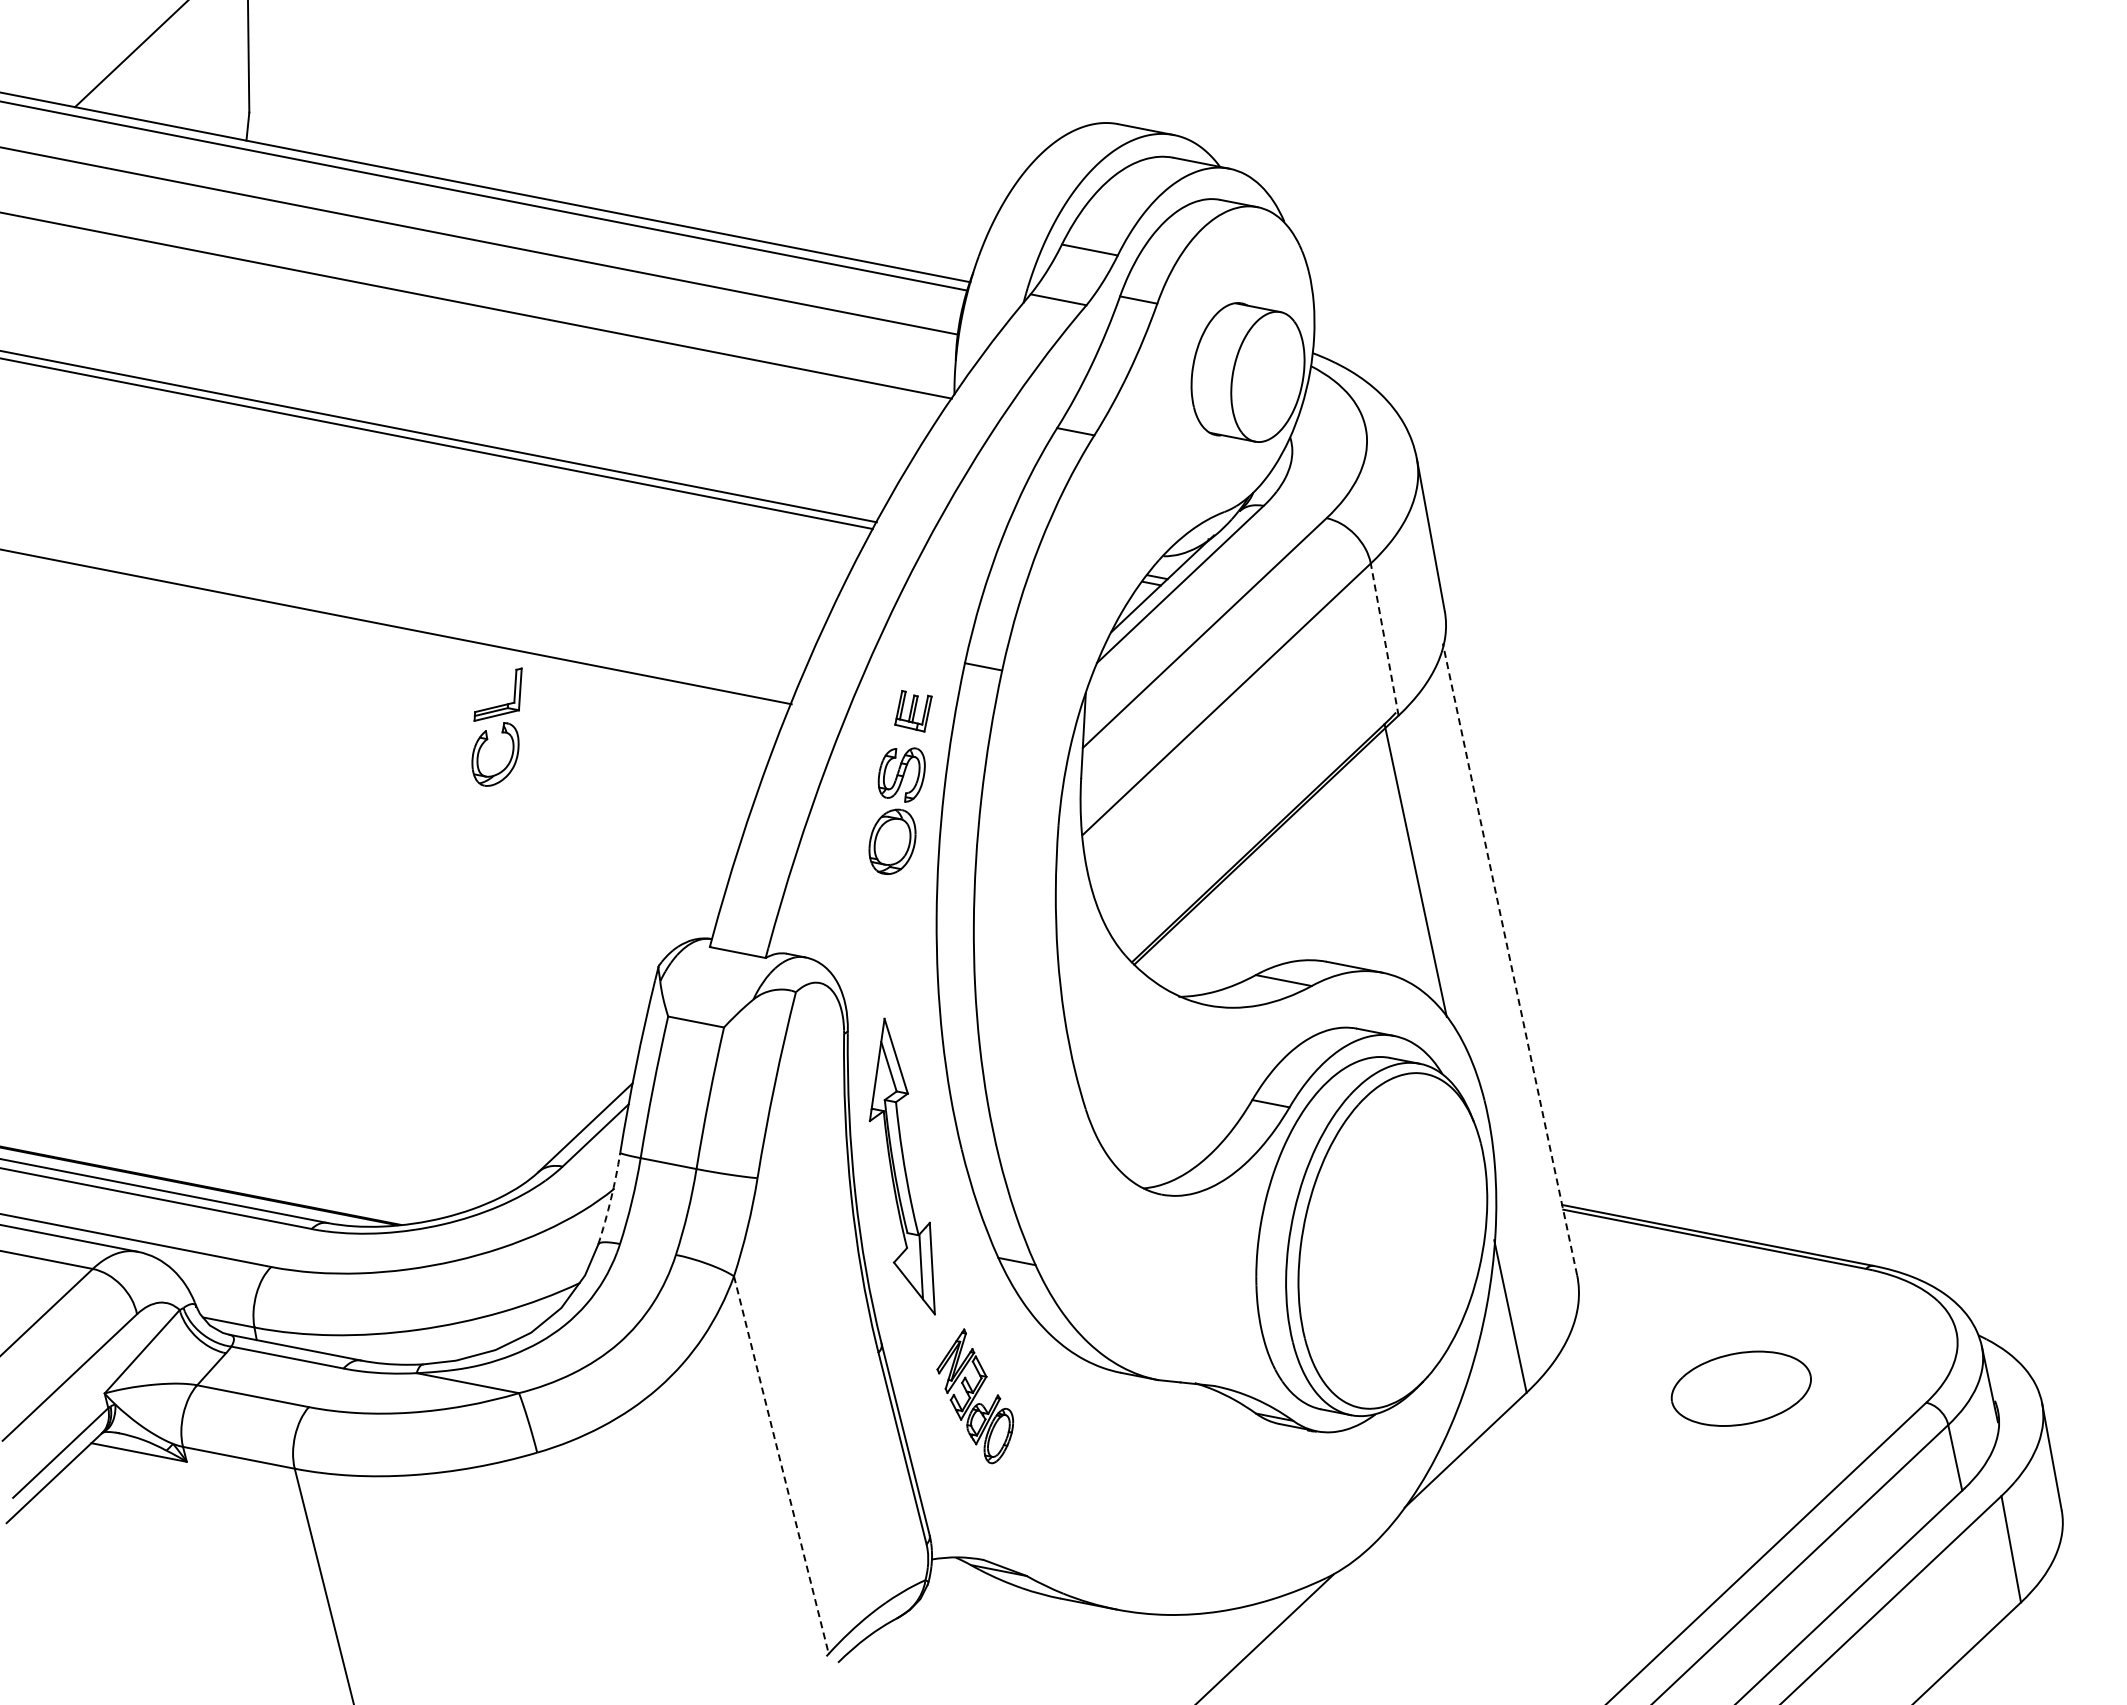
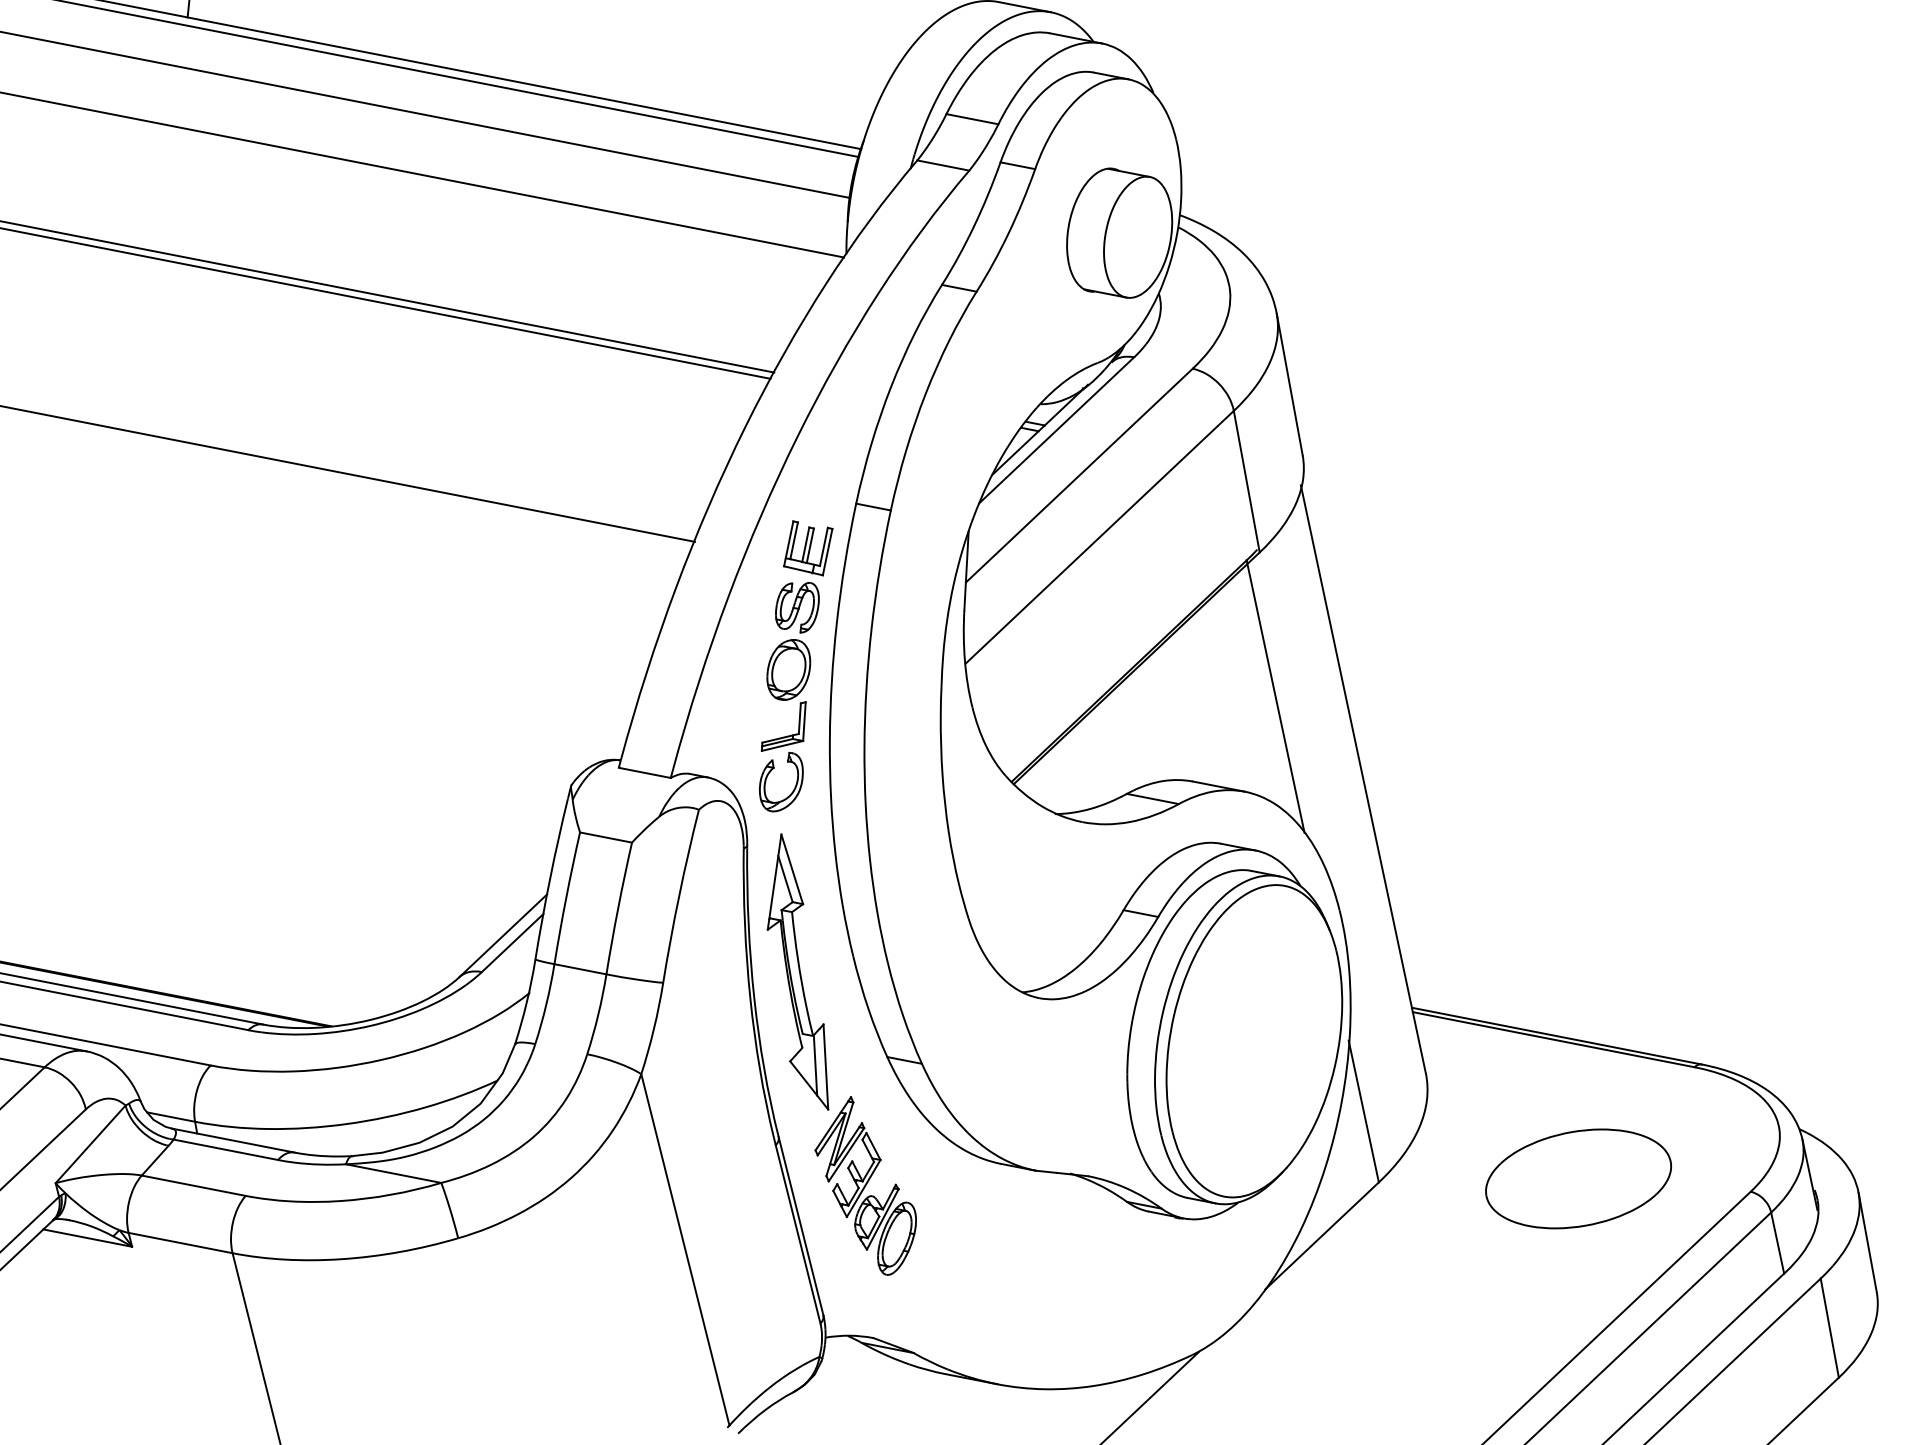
line: (1384, 639) -> (1246, 481), dashed -> solid
part: (913, 711) -> (808, 548), size x1.43
part: (496, 726) -> (782, 756), moved
line: (1509, 959) -> (1362, 779), dashed -> solid
arc: (611, 1199) -> (527, 1002), dashed -> solid
part: (1741, 1388) -> (1578, 1178), size x1.43
part: (975, 1395) -> (866, 1185), size x1.43
line: (781, 1465) -> (685, 1250), dashed -> solid

